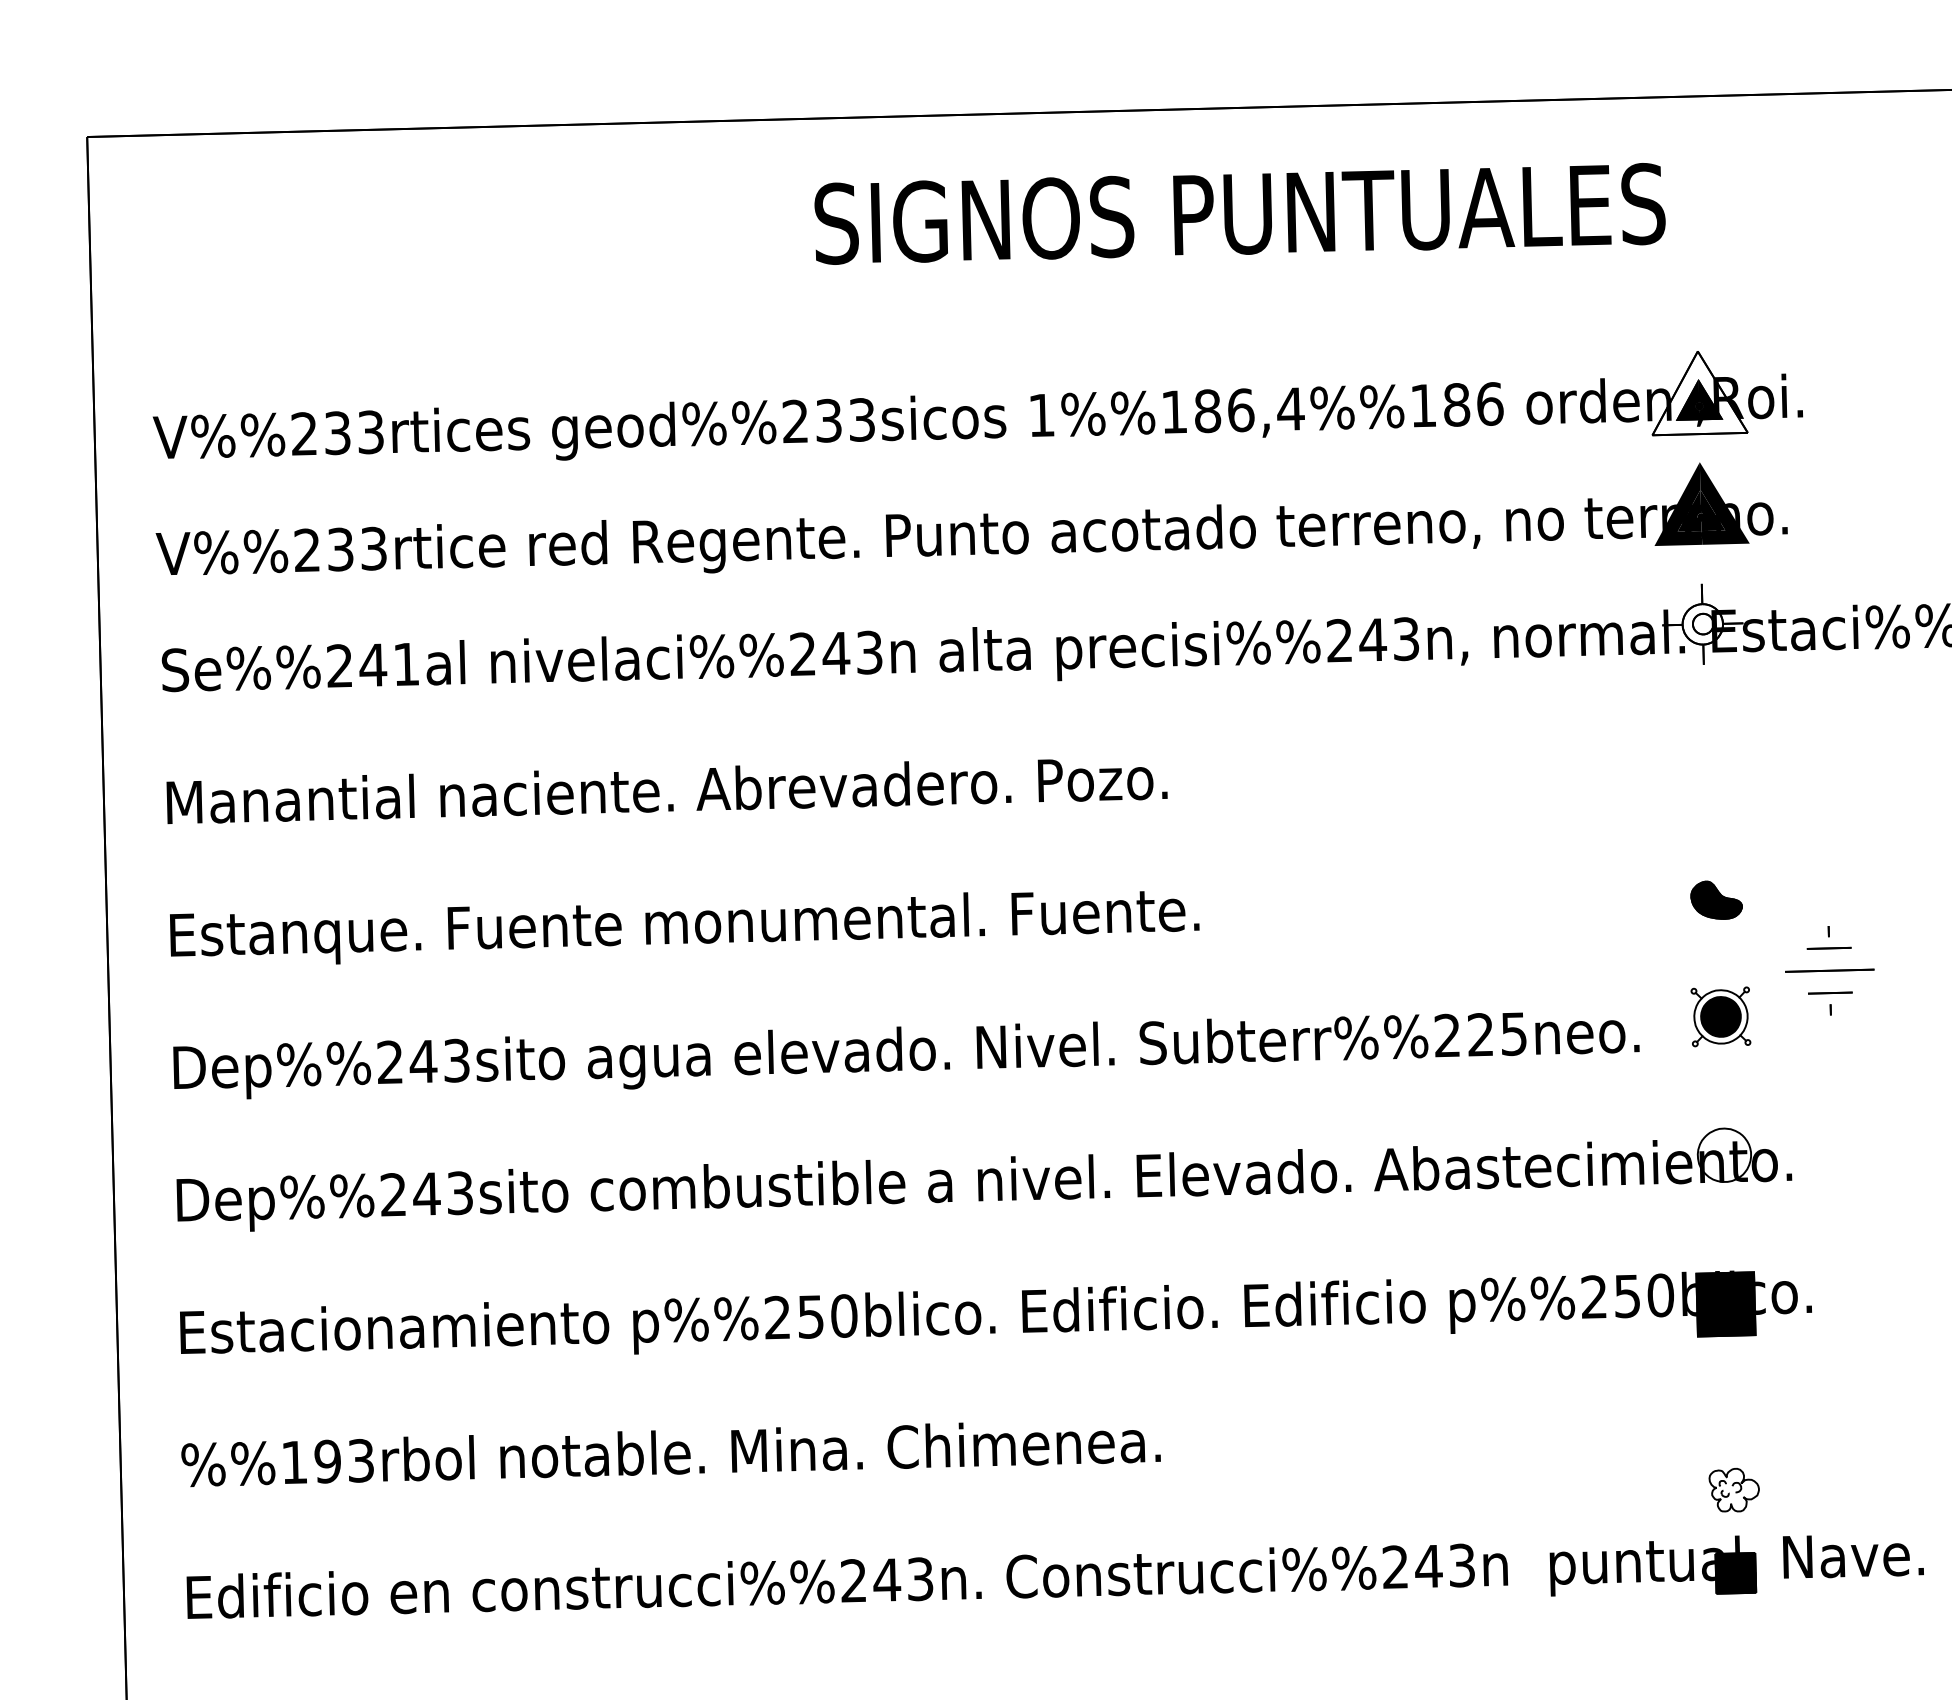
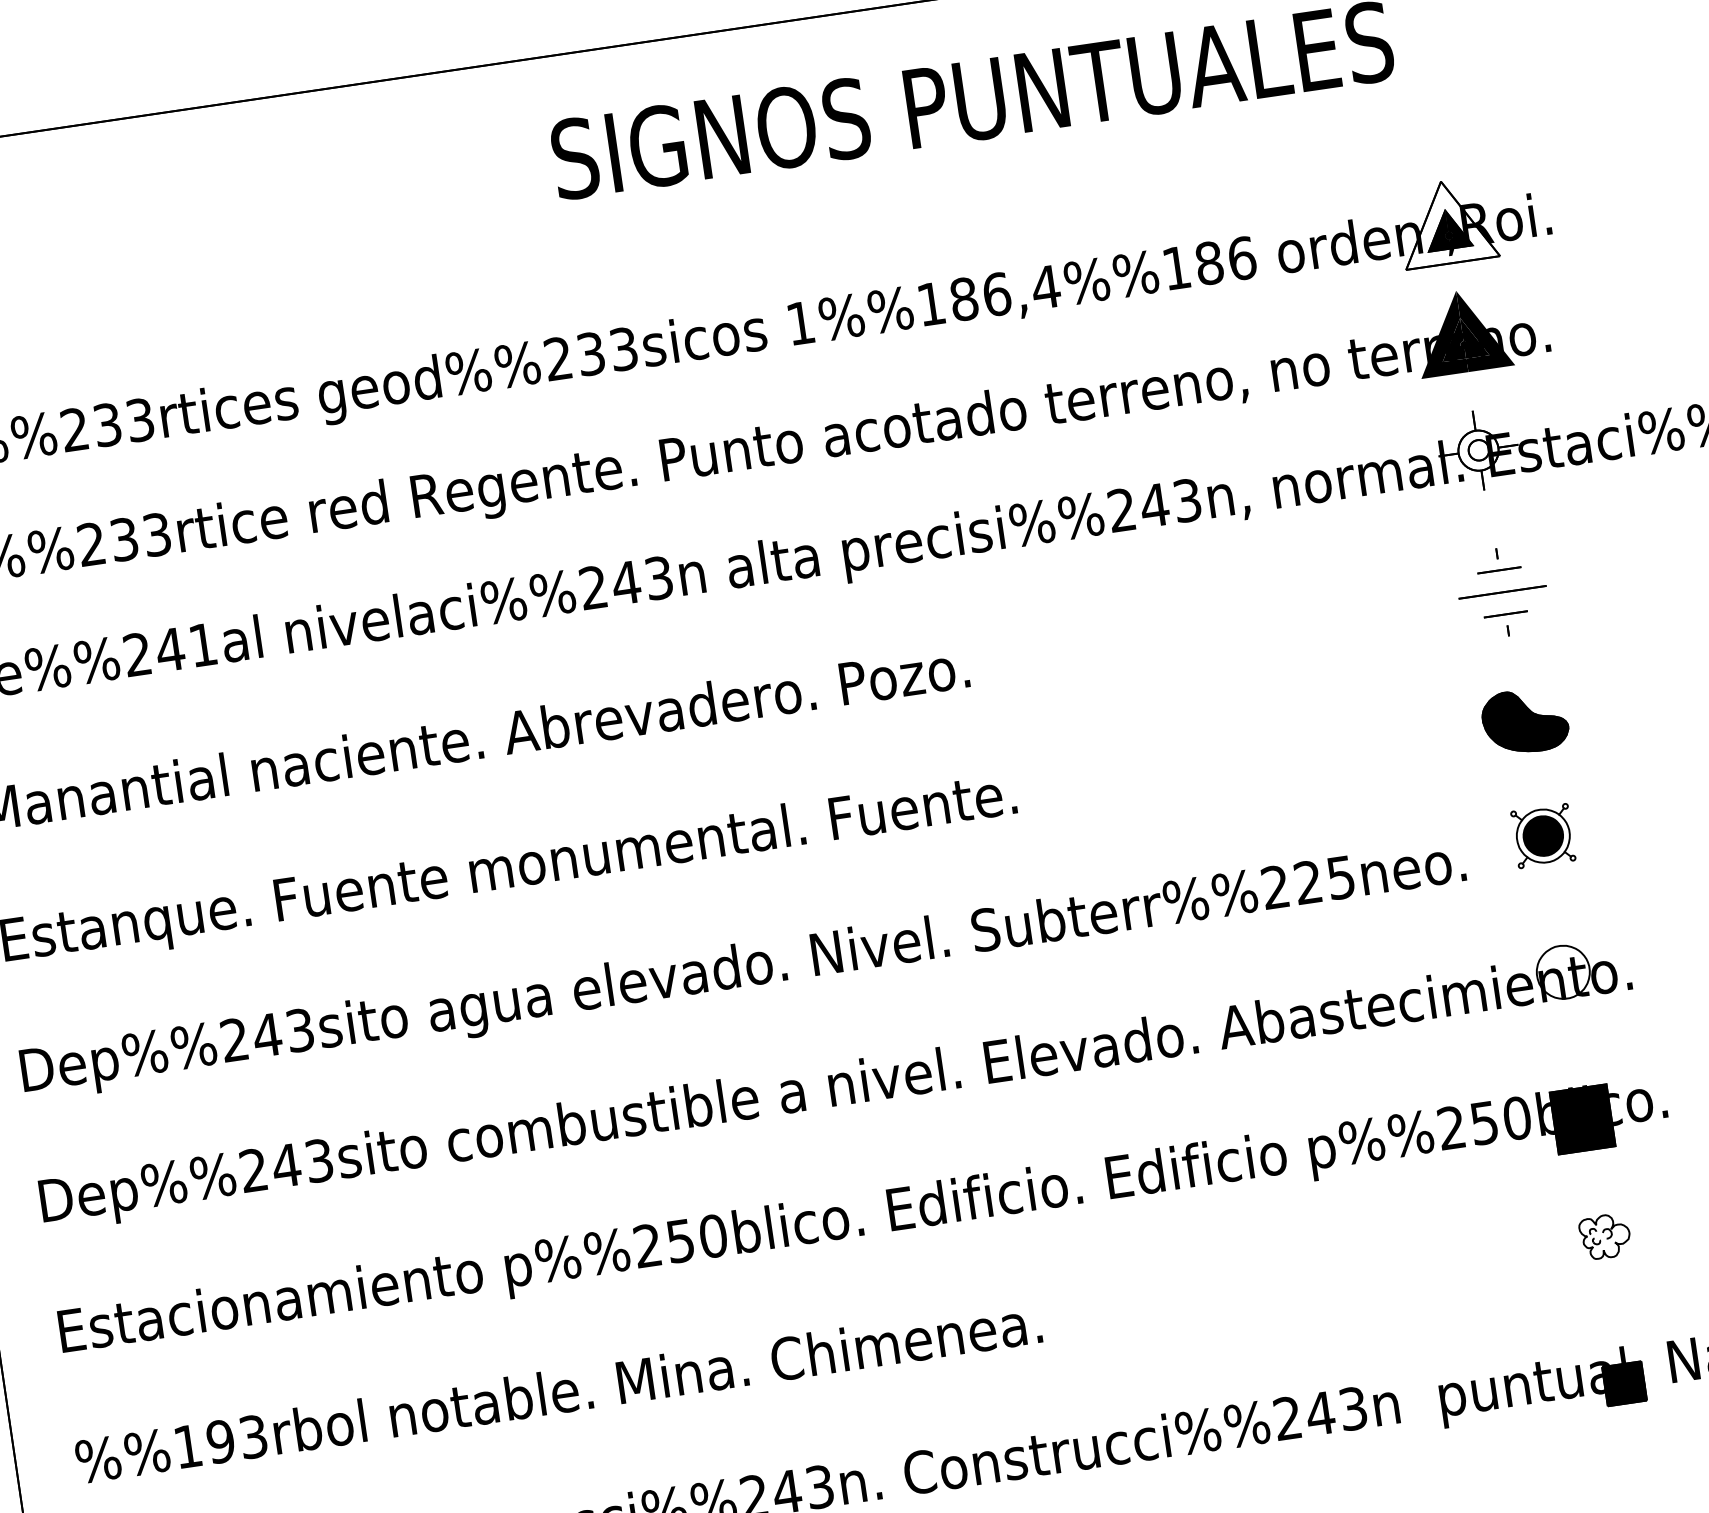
part: (1716, 900) -> (1525, 721), size x1.67
part: (1829, 970) -> (1502, 592), moved
part: (1733, 1489) -> (1604, 1236), moved

